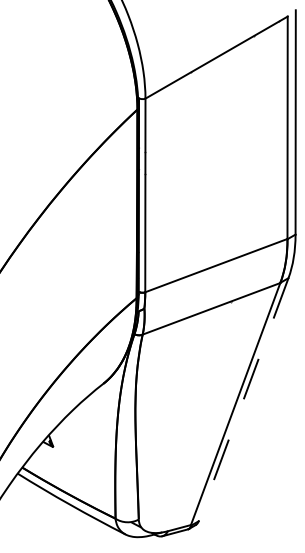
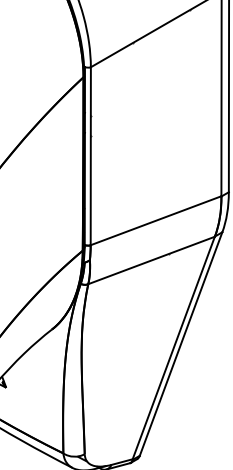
line: (243, 399) -> (180, 343), dashed -> solid

